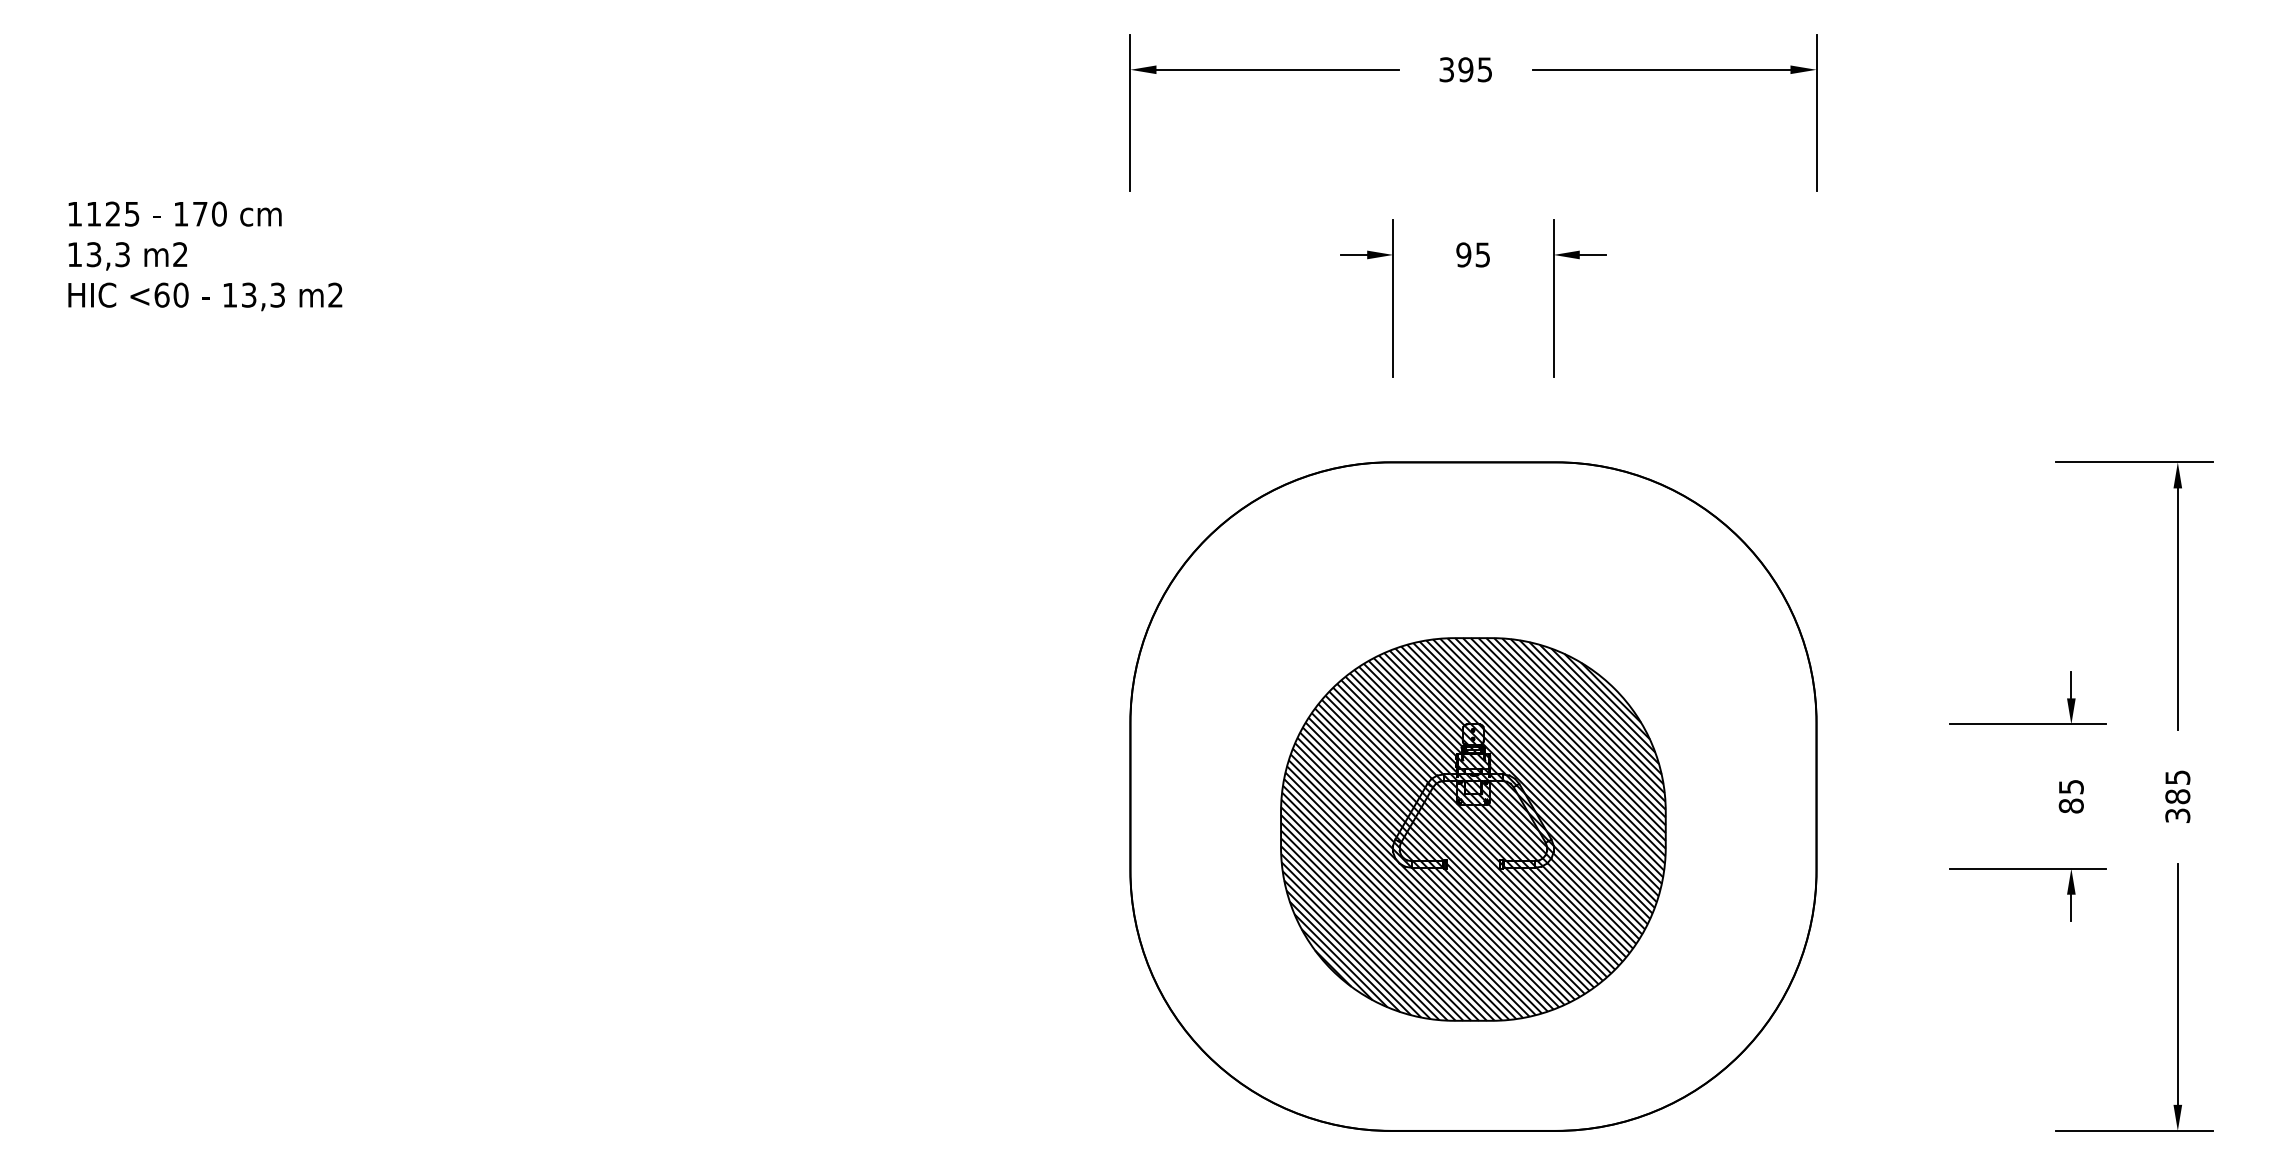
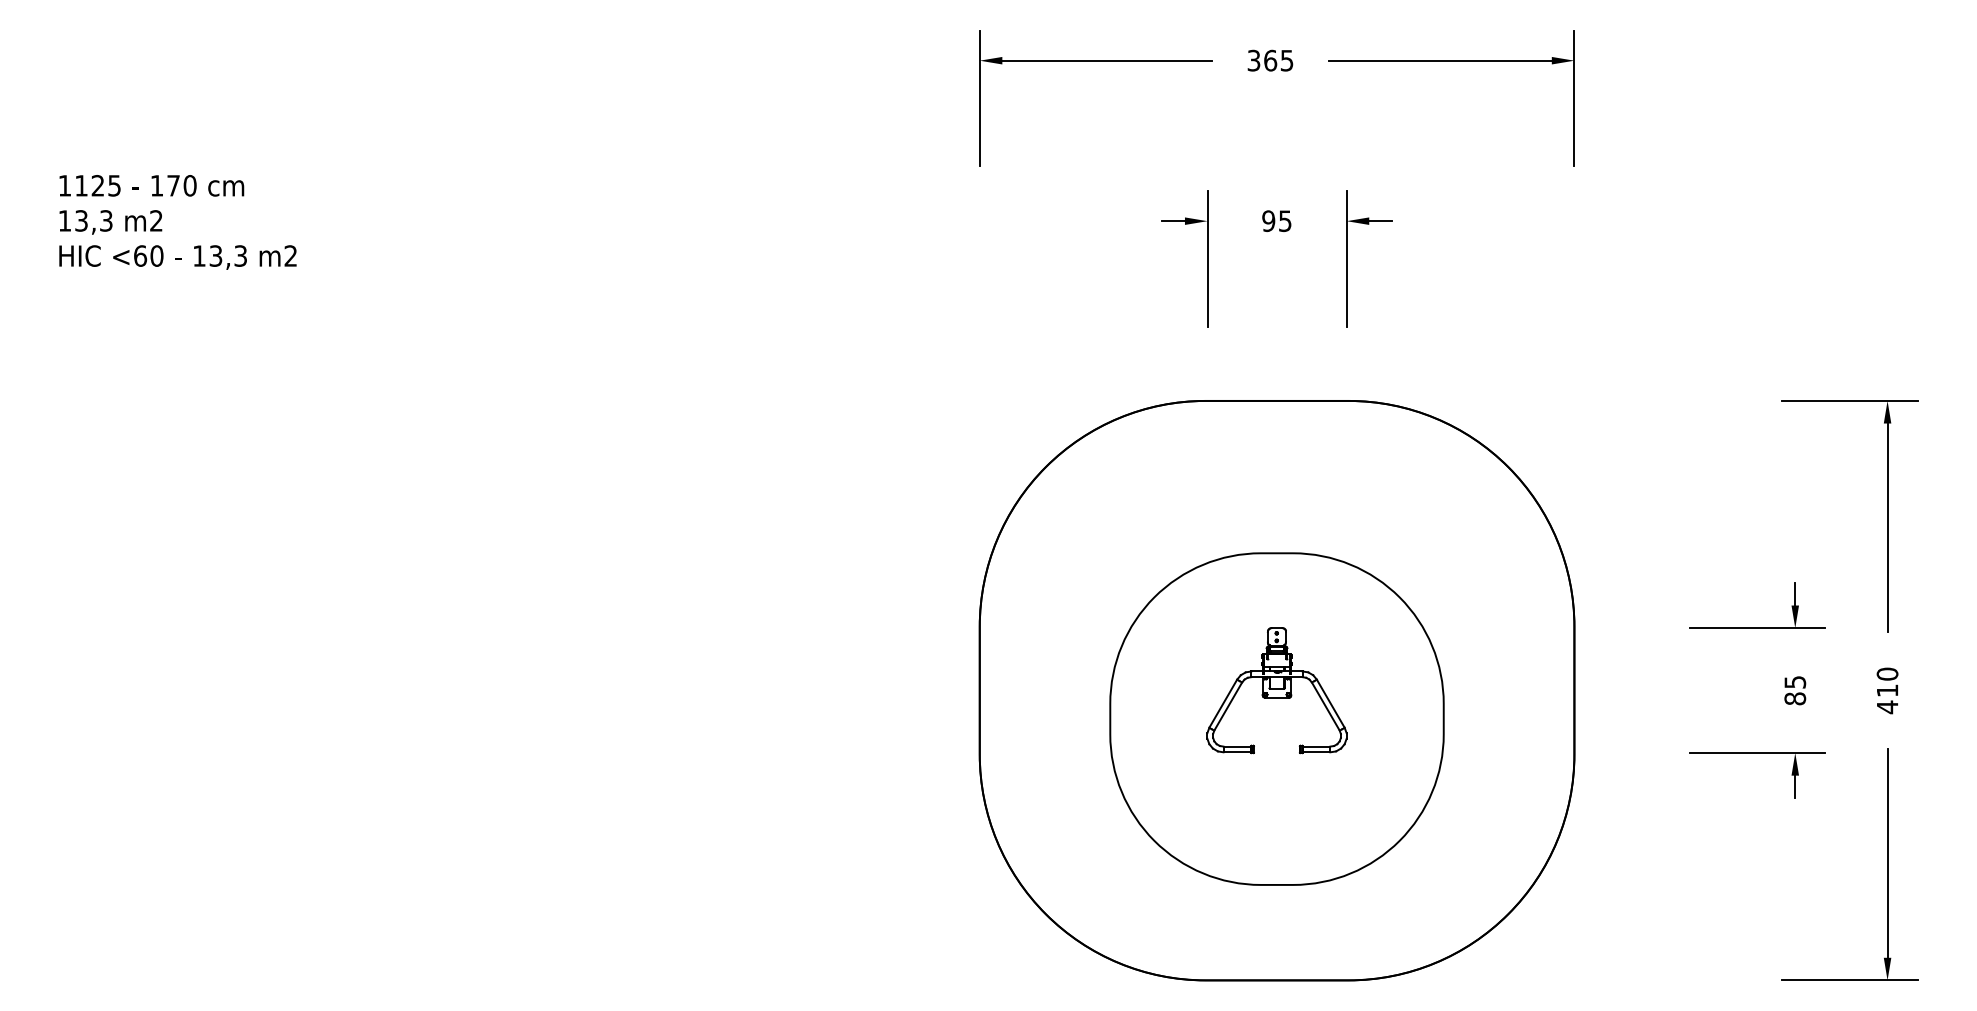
text: (1465, 69) -> (1270, 60), 395 -> 365
text: (2177, 796) -> (1887, 690), 385 -> 410
hatch: (1473, 829) -> (1277, 719), removed

